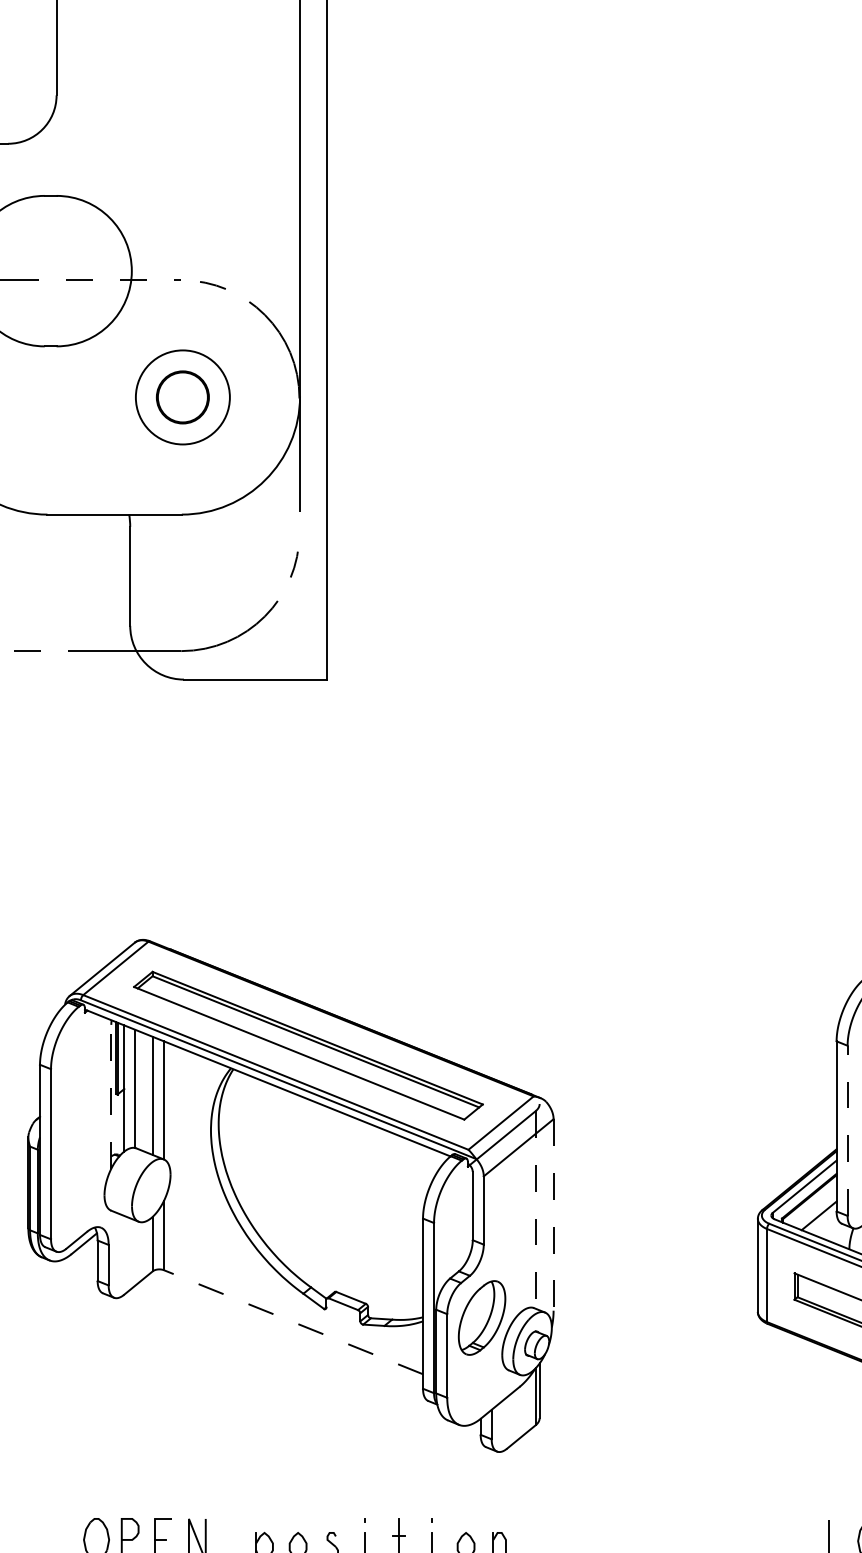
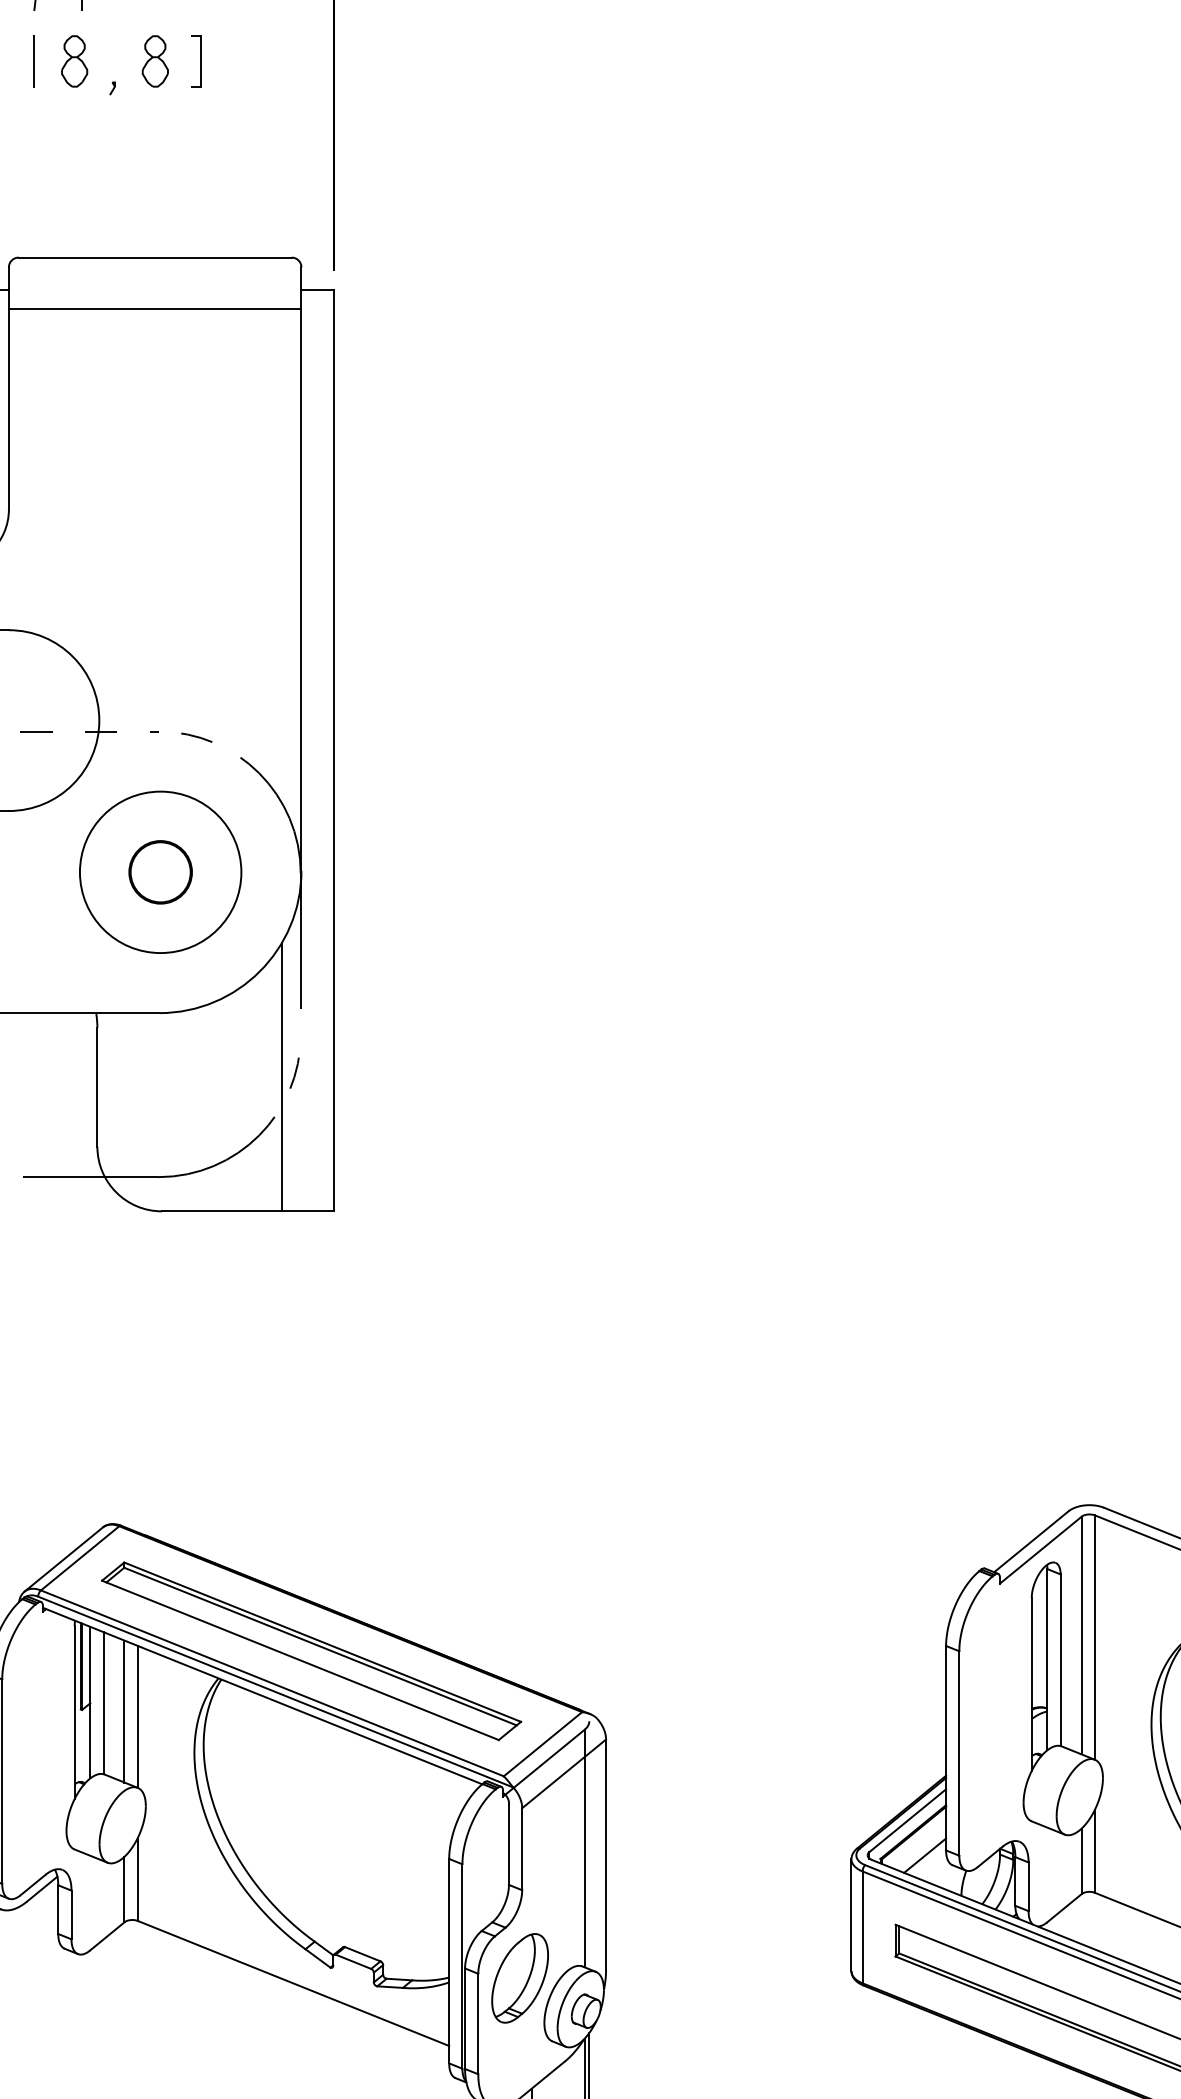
circle: (182, 397) -> (160, 872), size x1.43
line: (284, 567) -> (282, 1076), added
line: (111, 1096) -> (74, 1712), dashed -> solid
line: (847, 1130) -> (959, 1753), dashed -> solid
line: (535, 1209) -> (584, 1848), dashed -> solid
line: (553, 1215) -> (606, 1855), dashed -> solid
line: (293, 1322) -> (293, 1983), dashed -> solid

